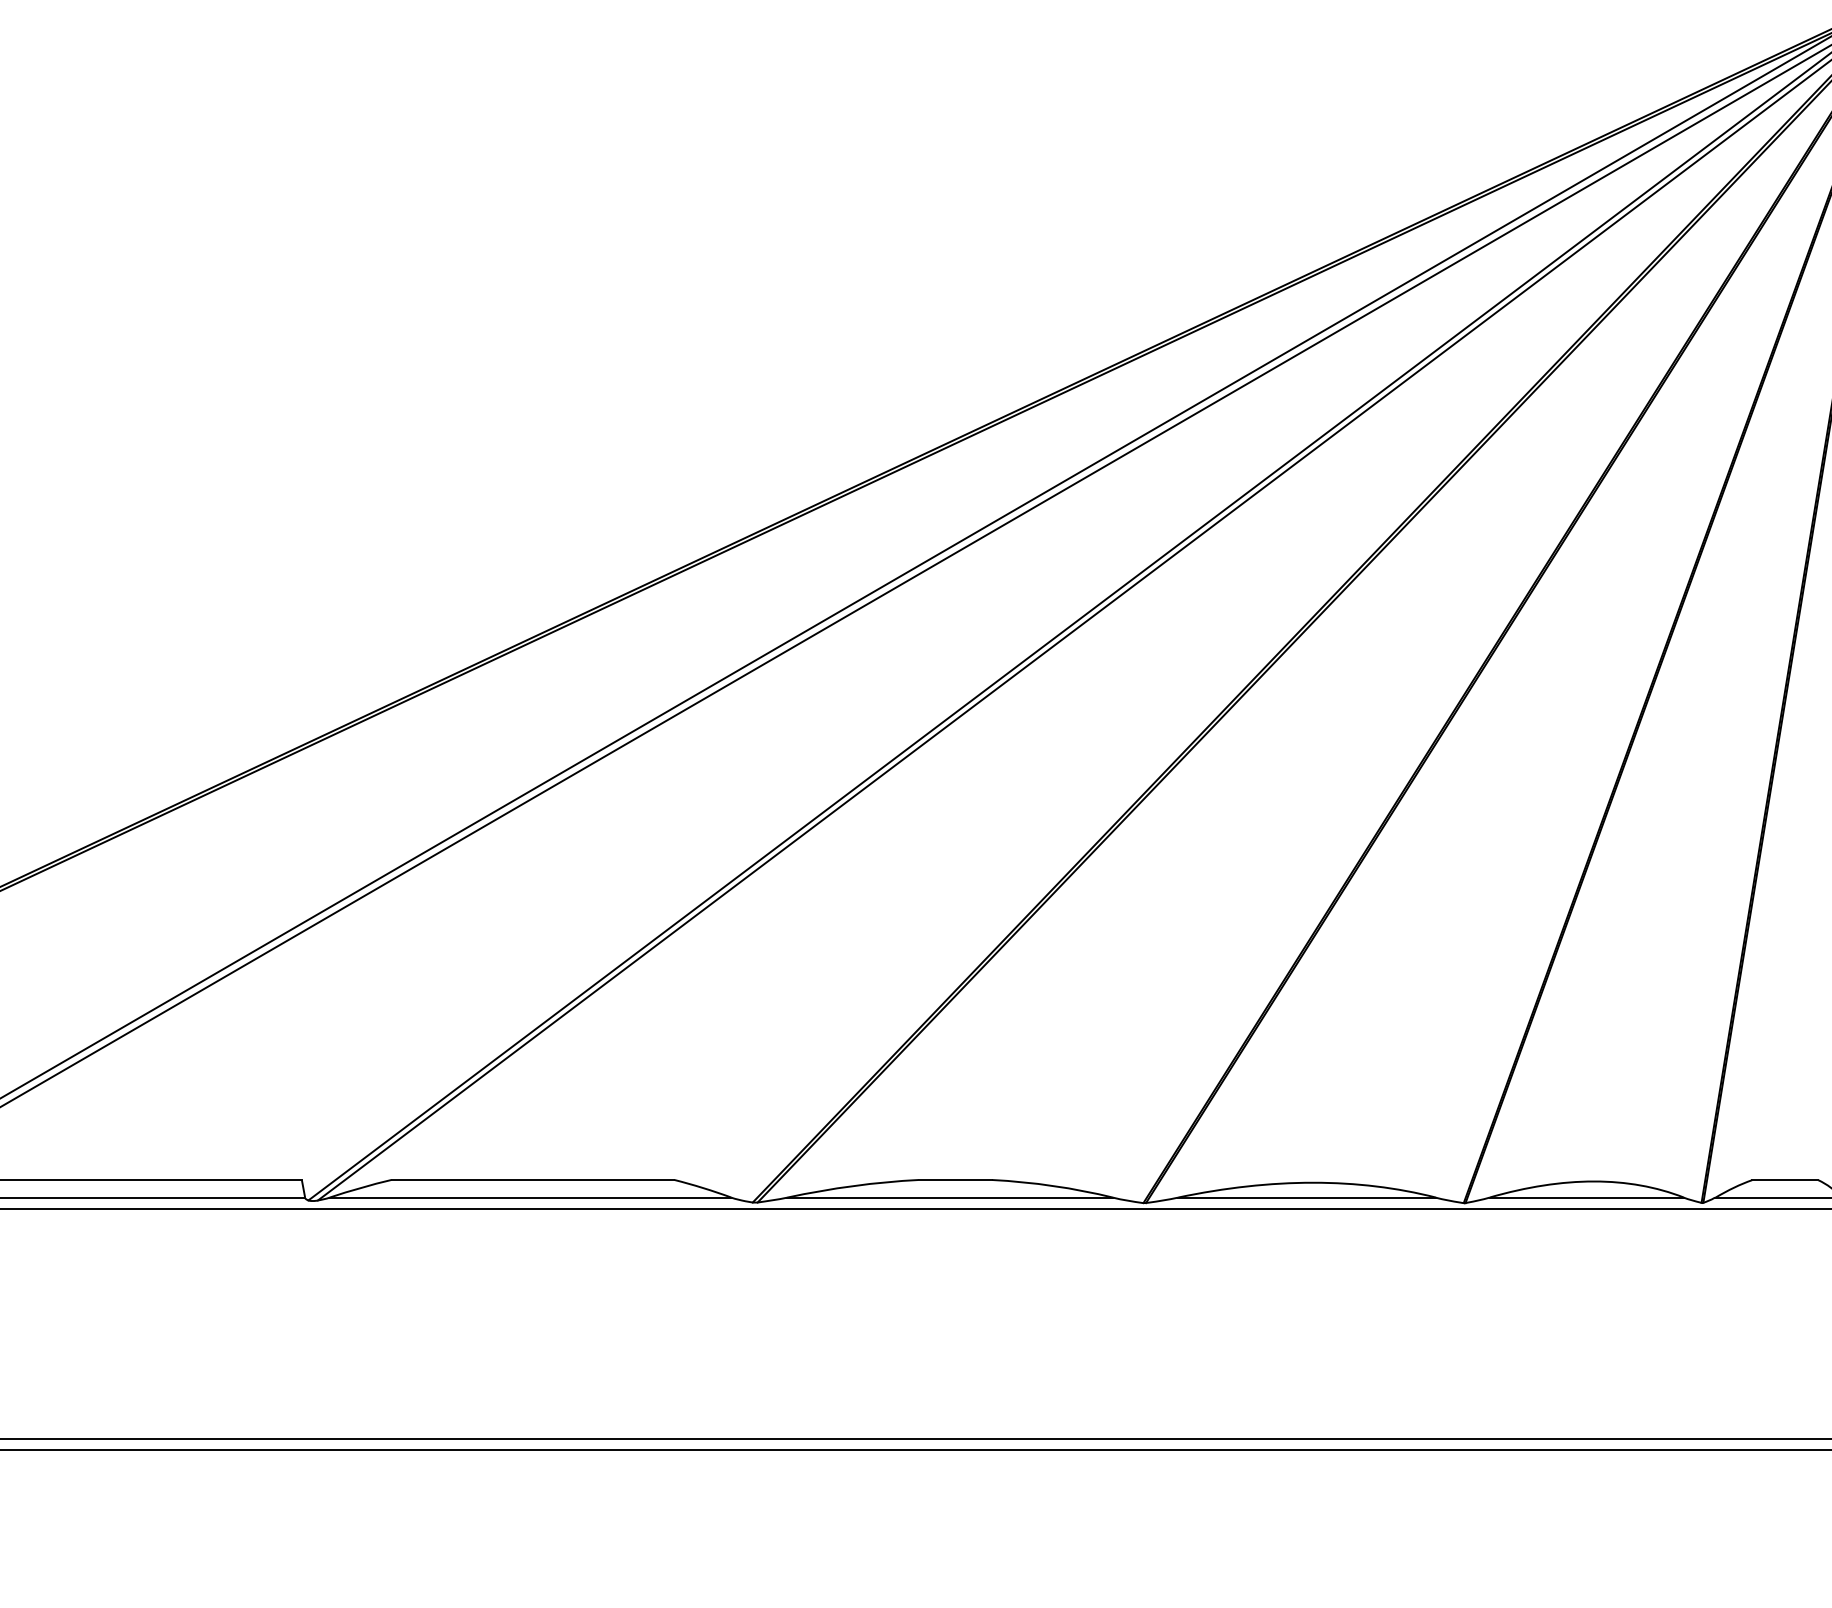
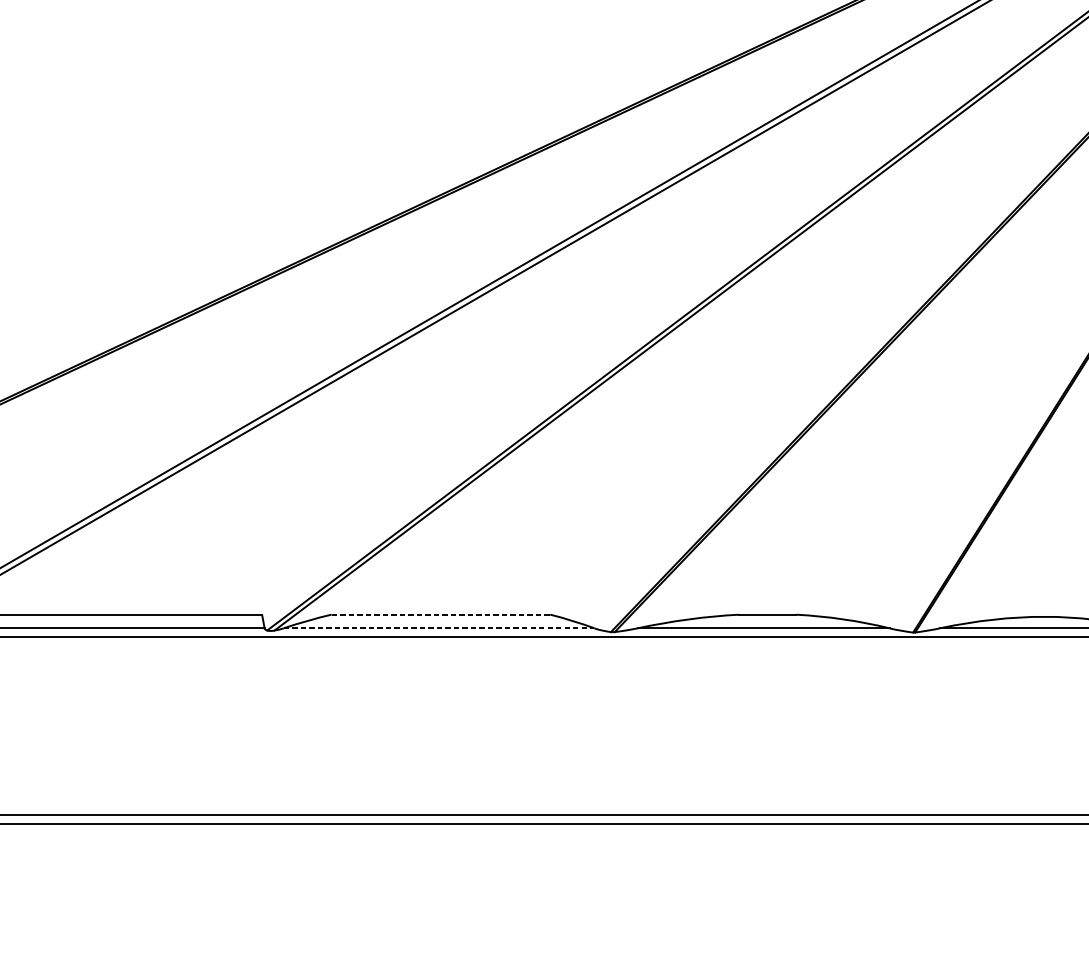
line: (533, 1180) -> (441, 615), solid -> dashed
line: (530, 1197) -> (438, 628), solid -> dashed

